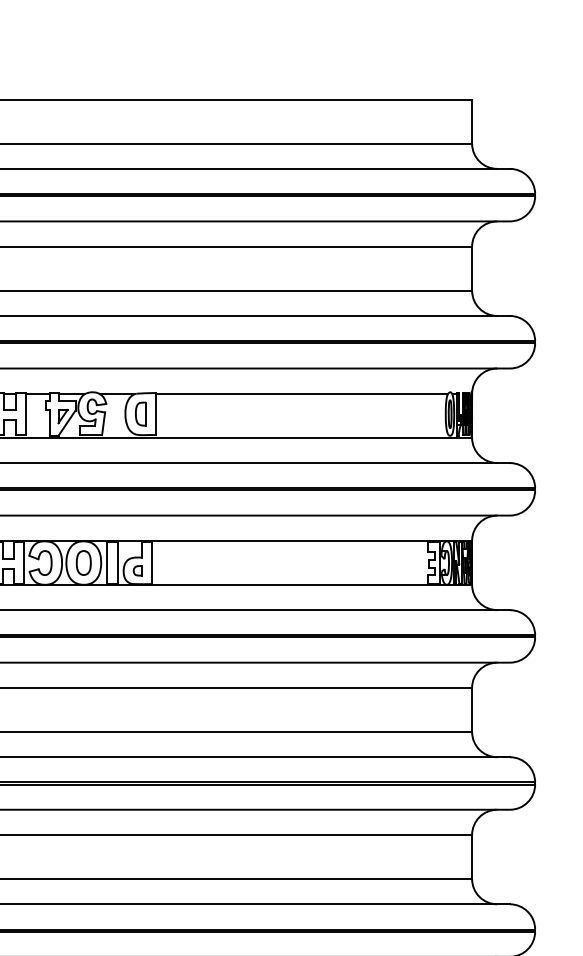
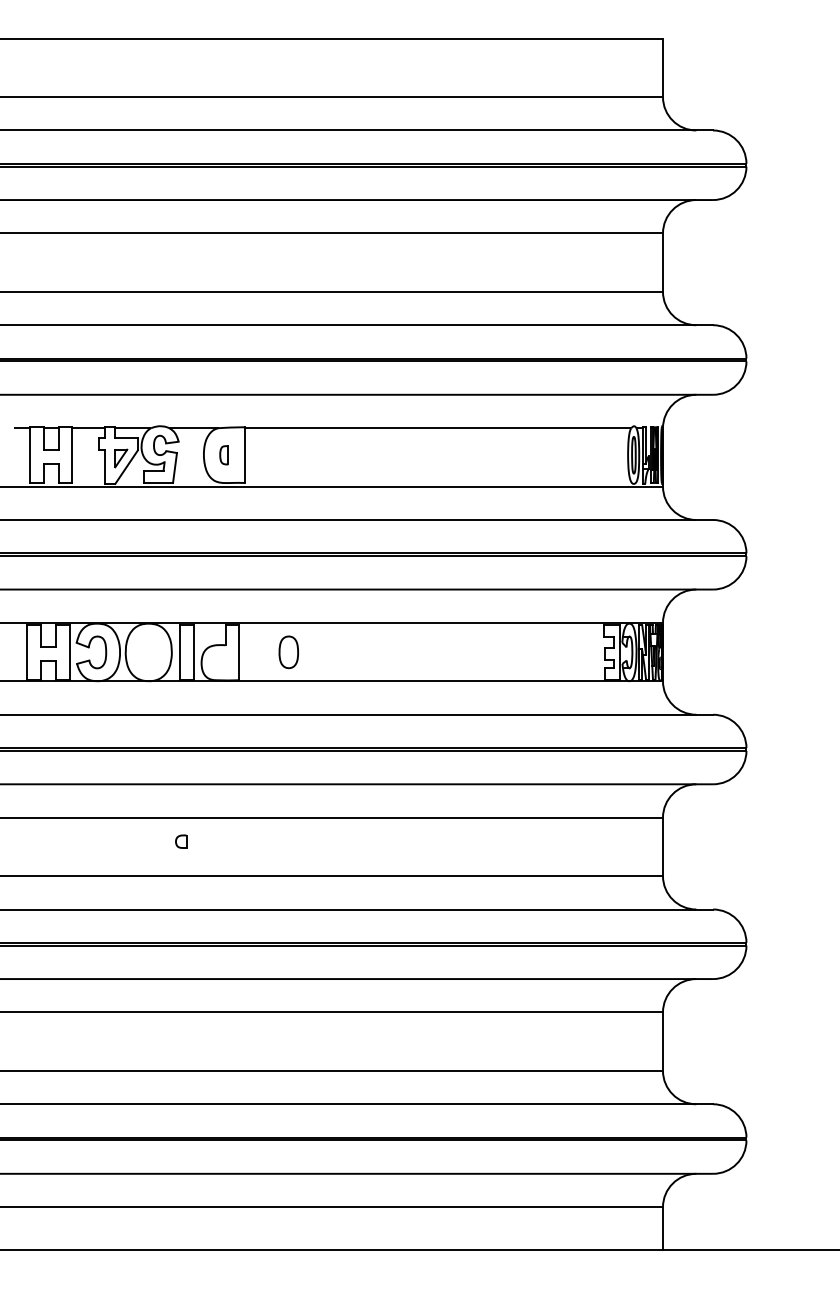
part: (140, 414) -> (223, 455), size x0.6
part: (83, 563) -> (288, 652), moved
part: (137, 570) -> (181, 841), moved

